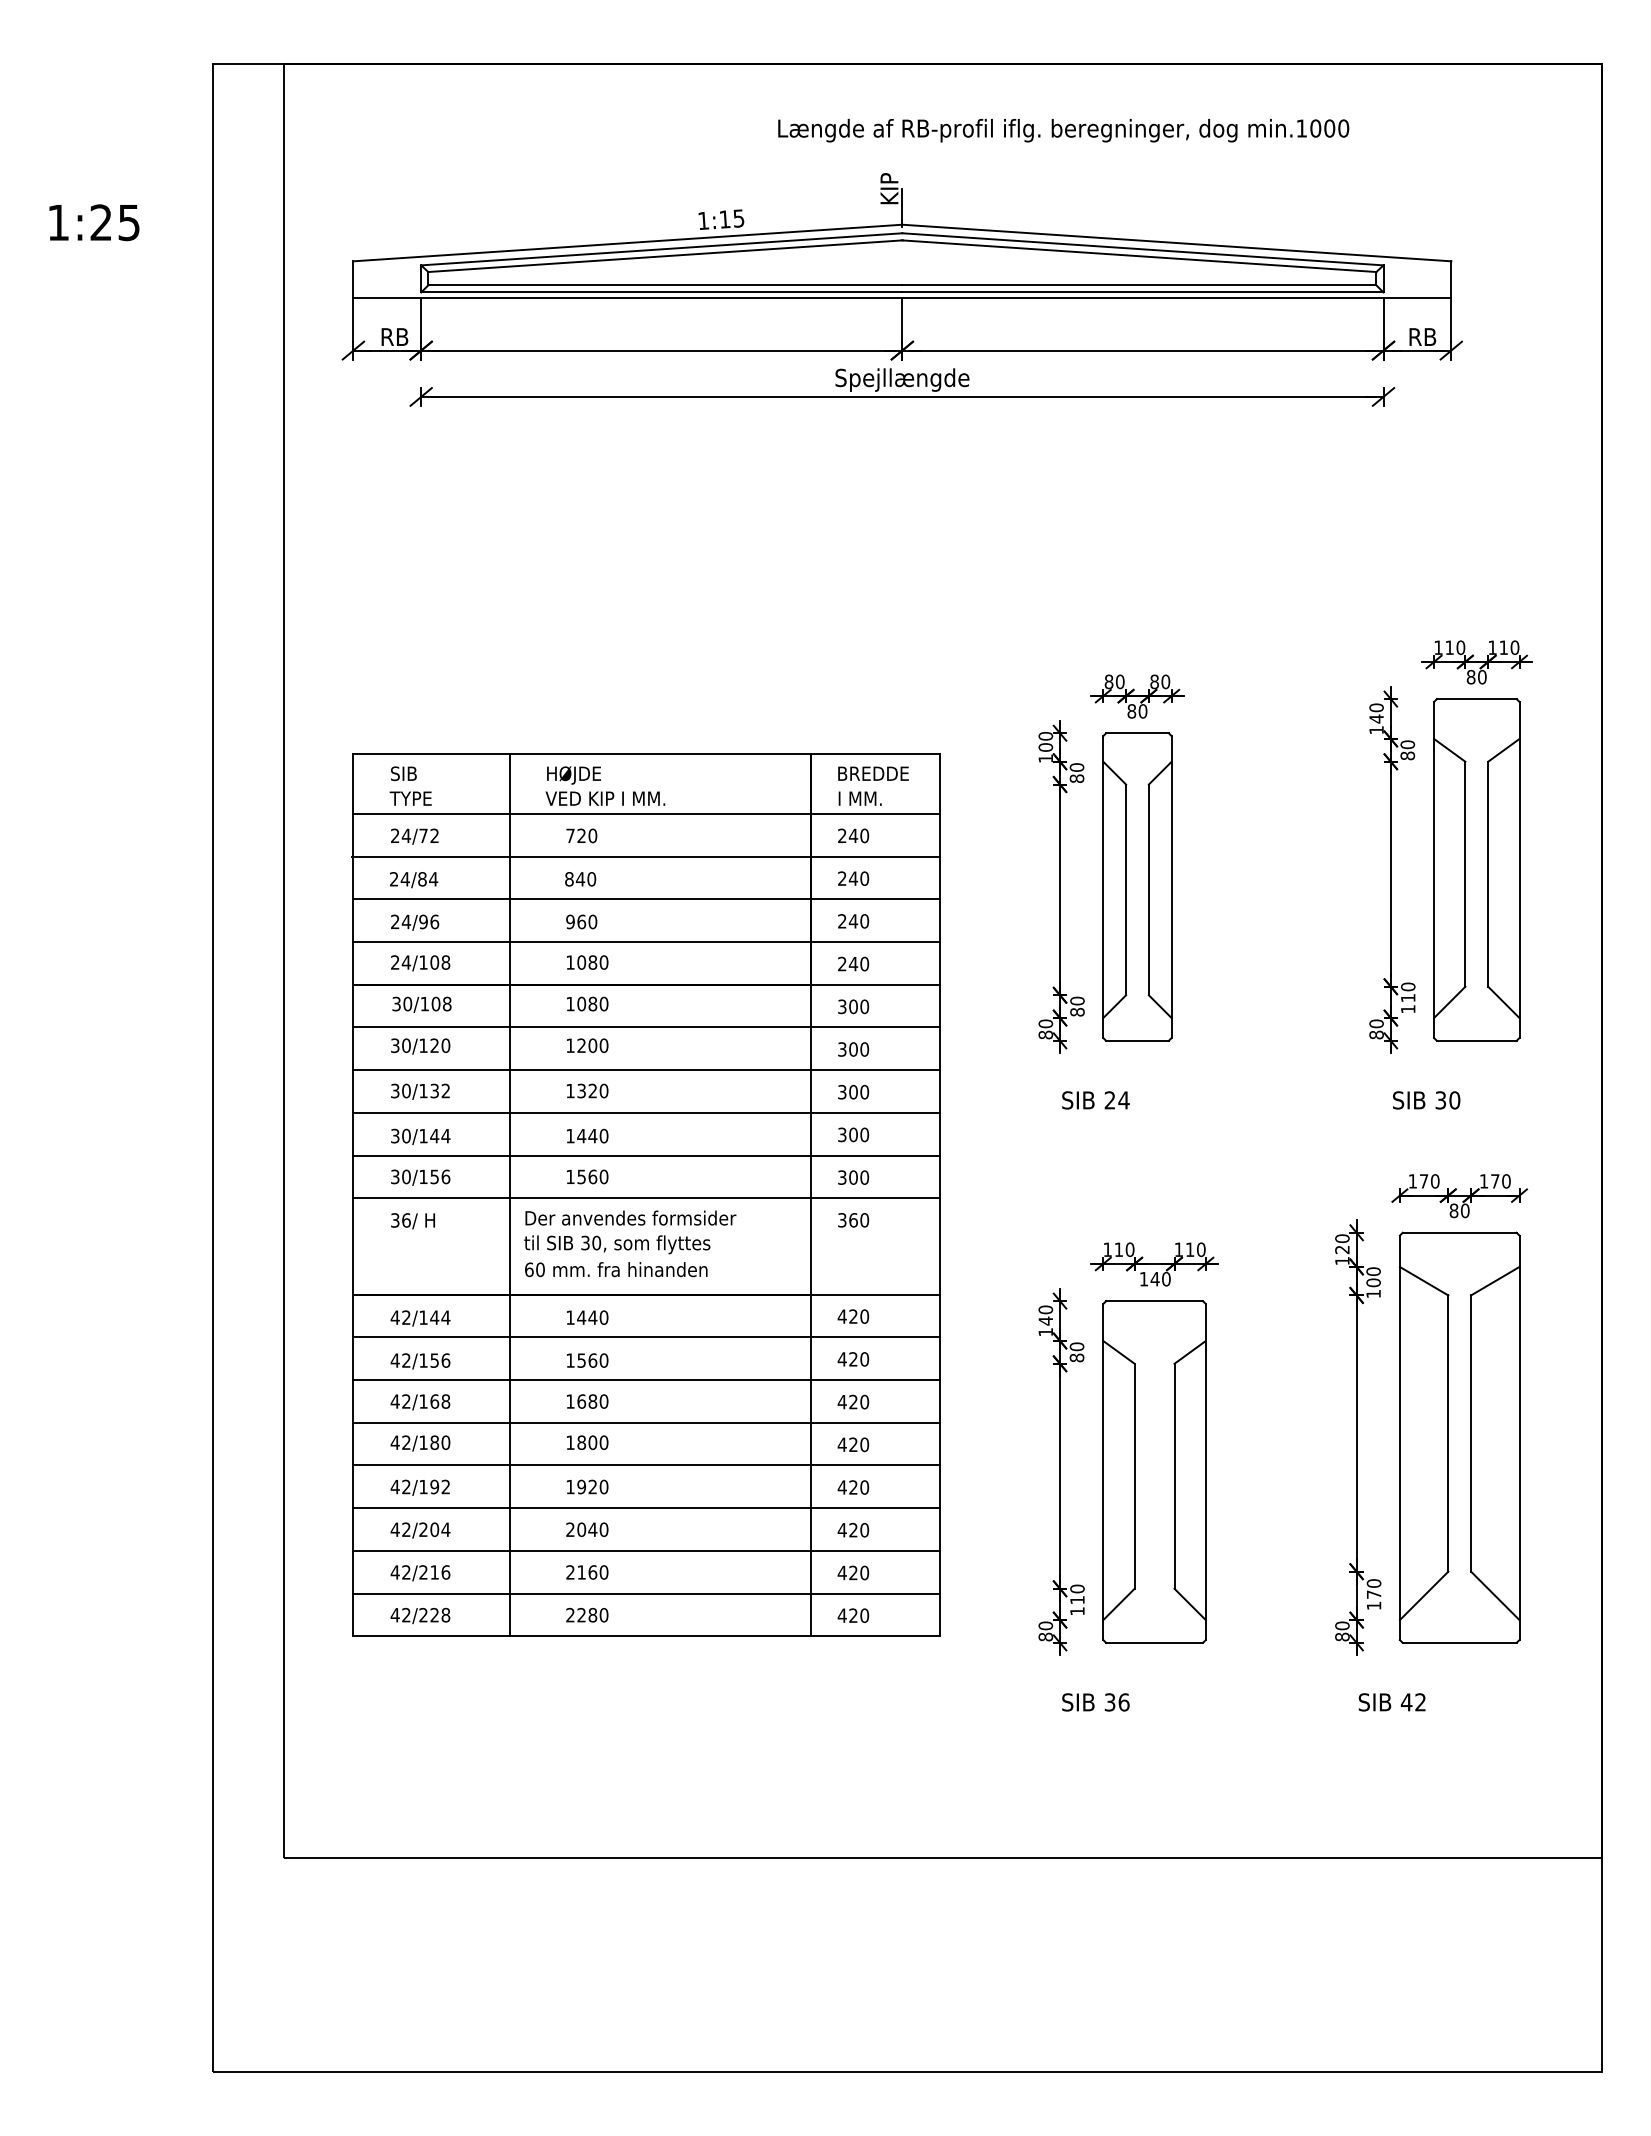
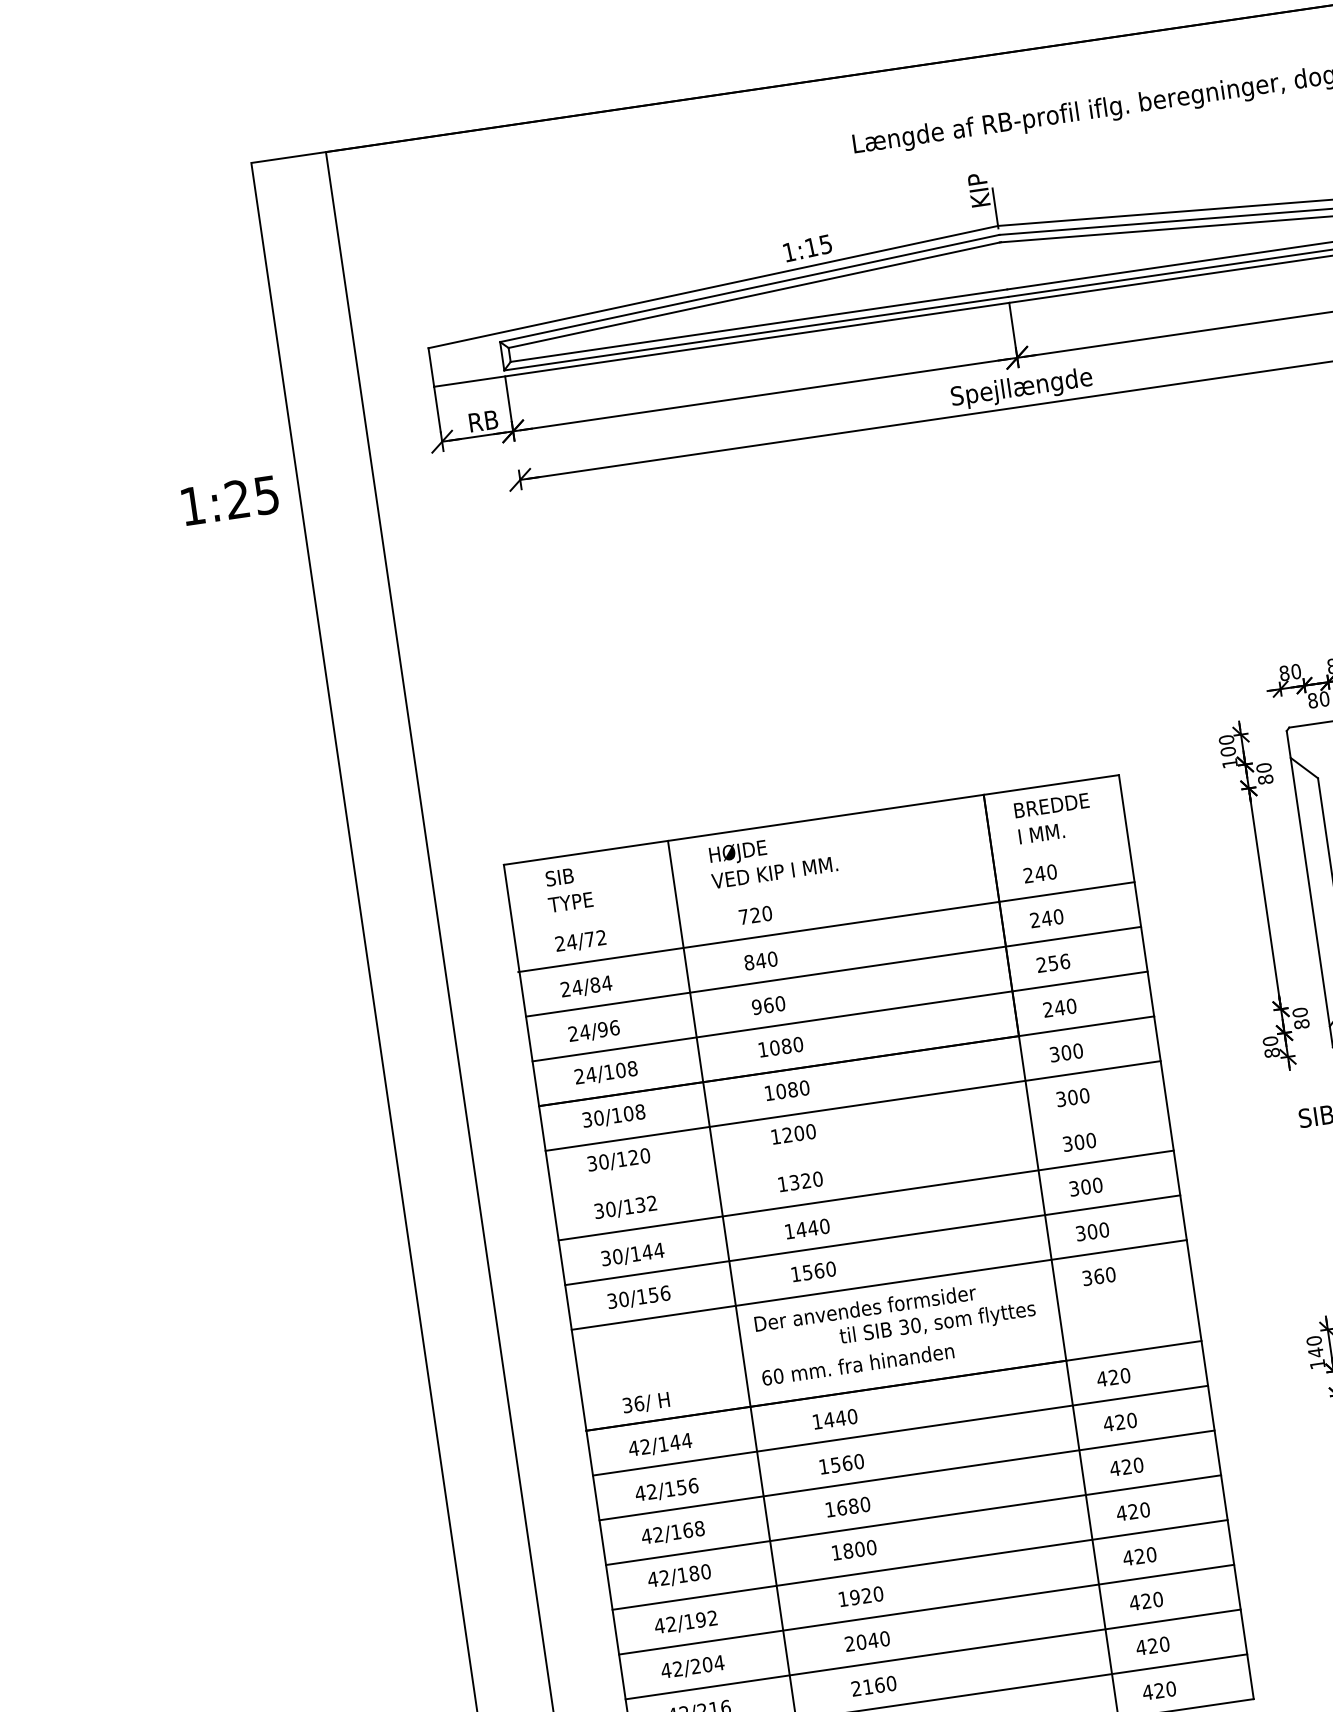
text: (94, 222) -> (230, 500), moved
line: (646, 813) -> (819, 881), removed
text: (858, 921) -> (1058, 962), 240 -> 256
line: (646, 1070) -> (859, 1151), removed
text: (412, 1221) -> (645, 1403), moved
text: (617, 1244) -> (937, 1323), moved

